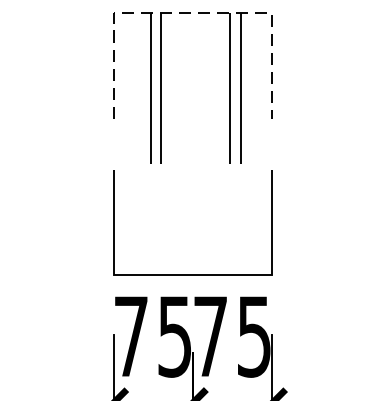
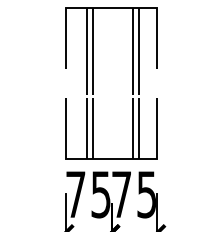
line: (193, 12) -> (111, 7), dashed -> solid
line: (151, 222) -> (87, 128), added
line: (161, 222) -> (93, 128), added
line: (229, 222) -> (132, 128), added
line: (239, 222) -> (138, 128), added

